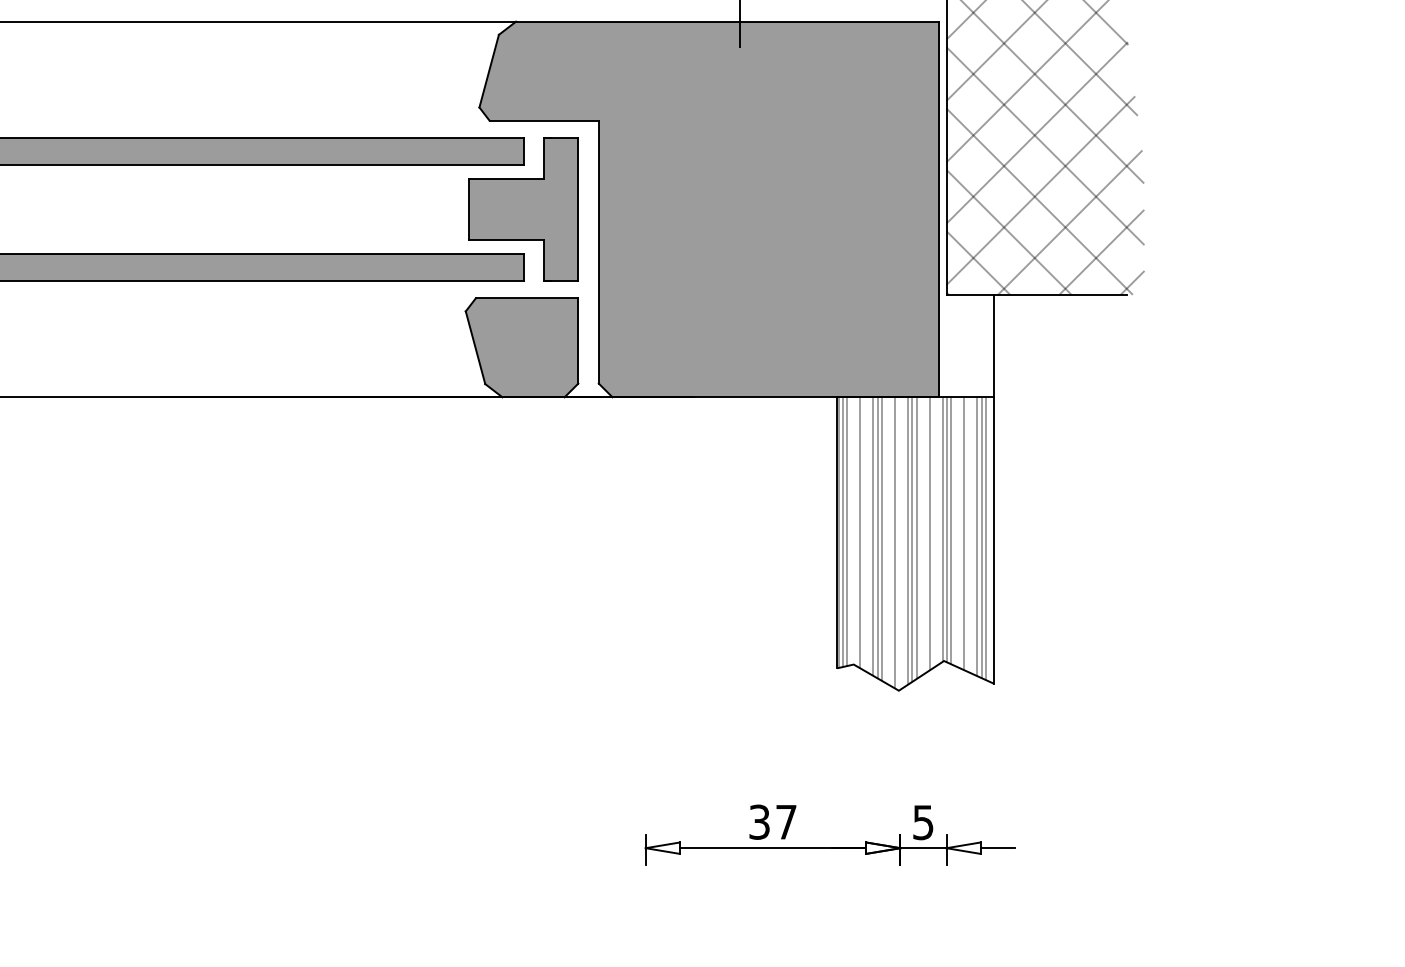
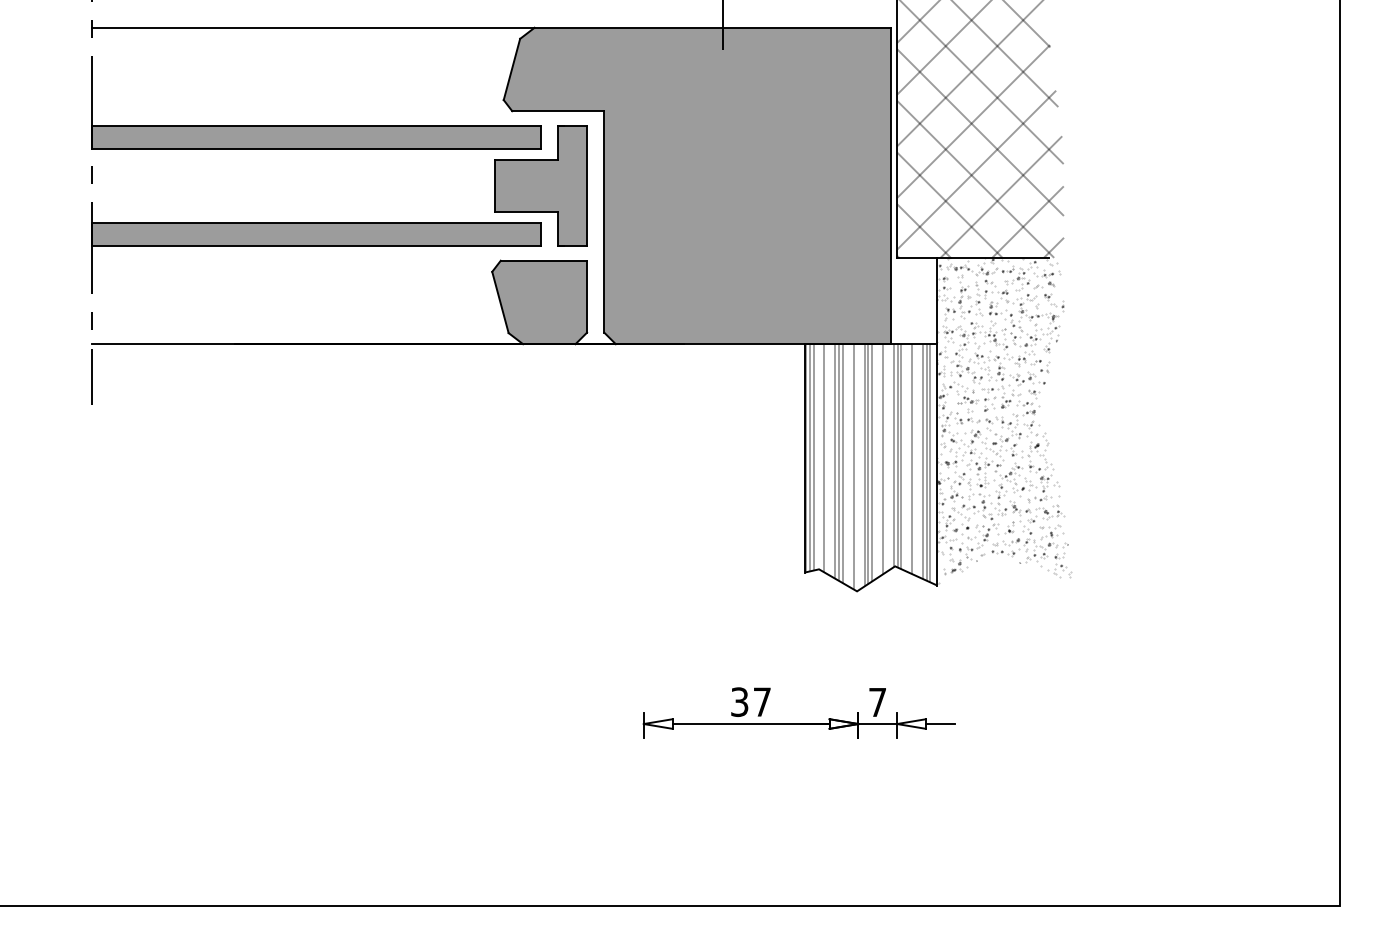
hatch: (1072, 487) -> (1003, 420), added
text: (923, 822) -> (877, 702), 5 -> 7

